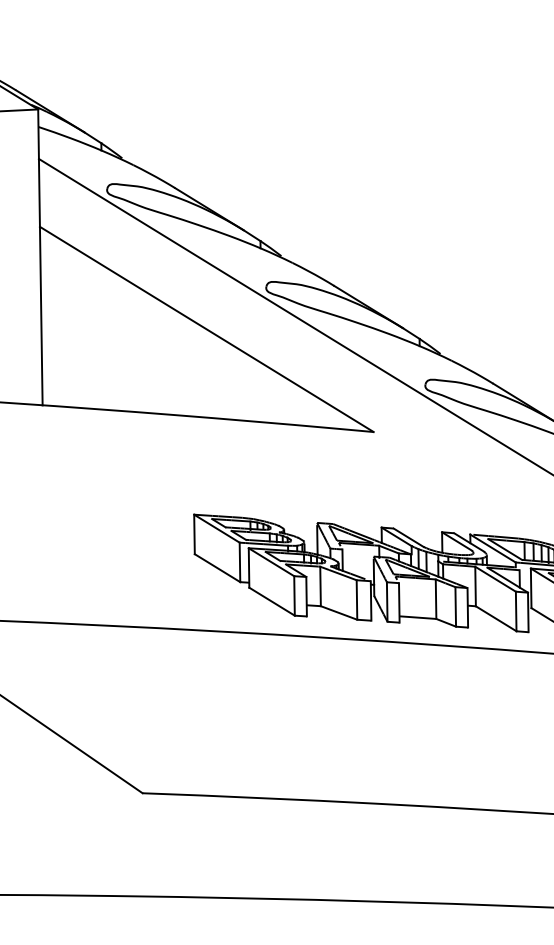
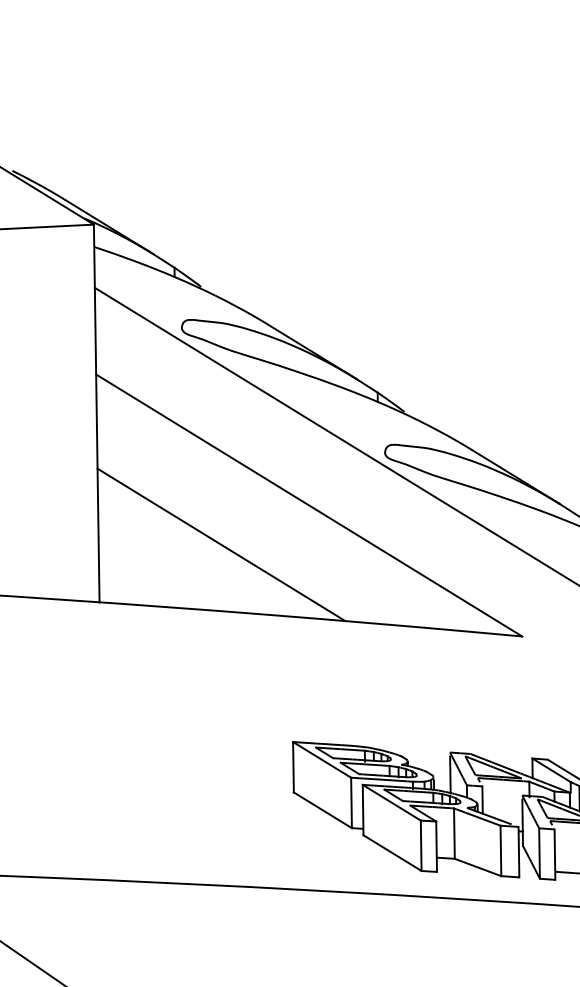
line: (138, 359) -> (221, 543), added

